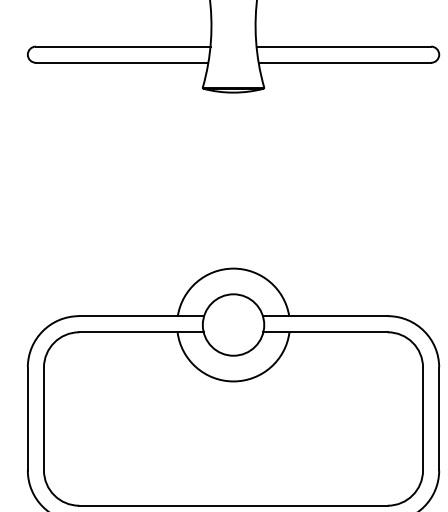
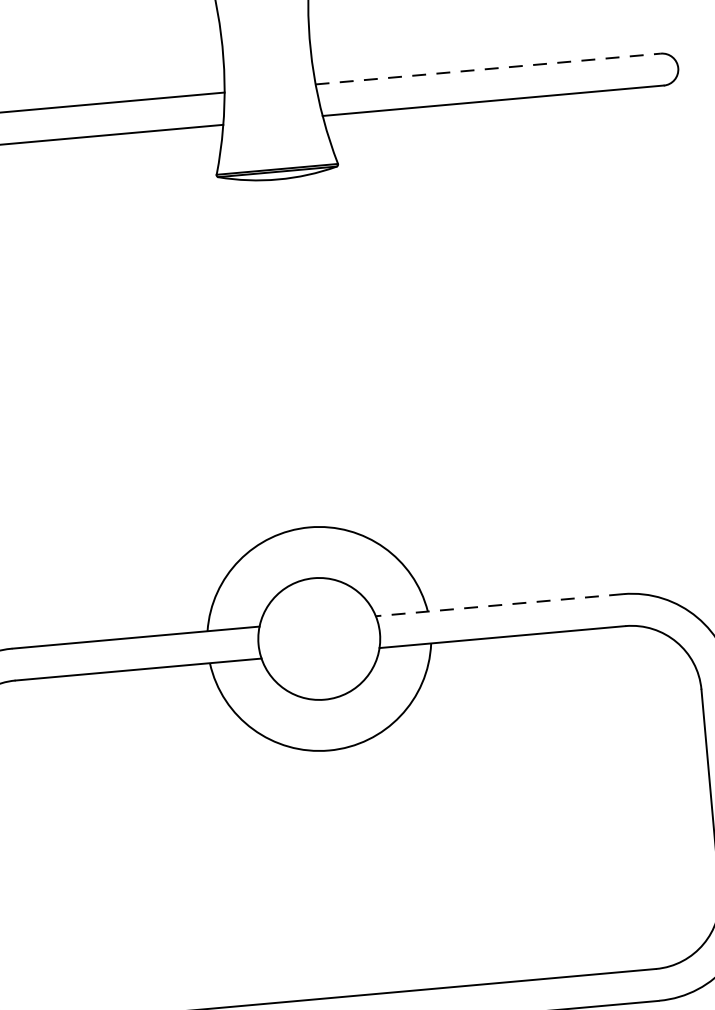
line: (344, 46) -> (489, 68), solid -> dashed
line: (325, 316) -> (499, 605), solid -> dashed

